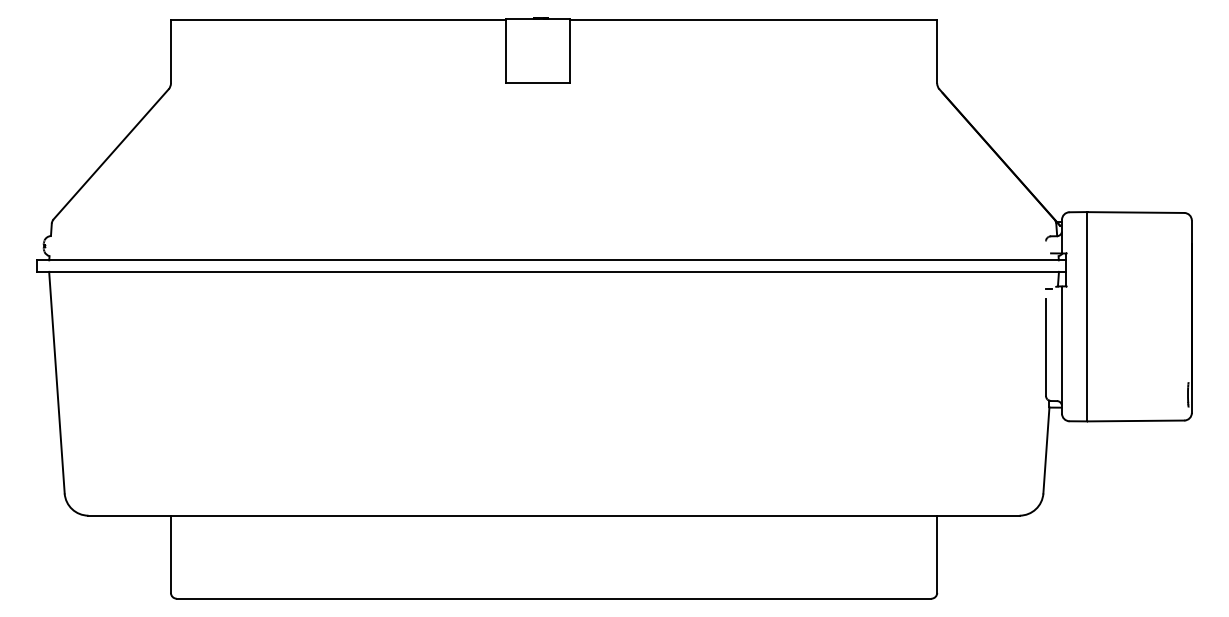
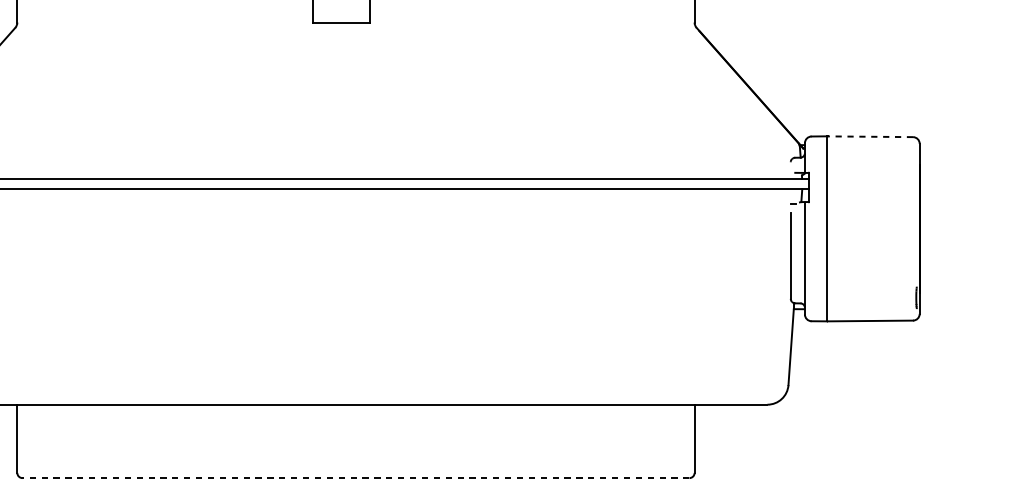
line: (1135, 212) -> (869, 136), solid -> dashed
line: (553, 598) -> (355, 477), solid -> dashed

